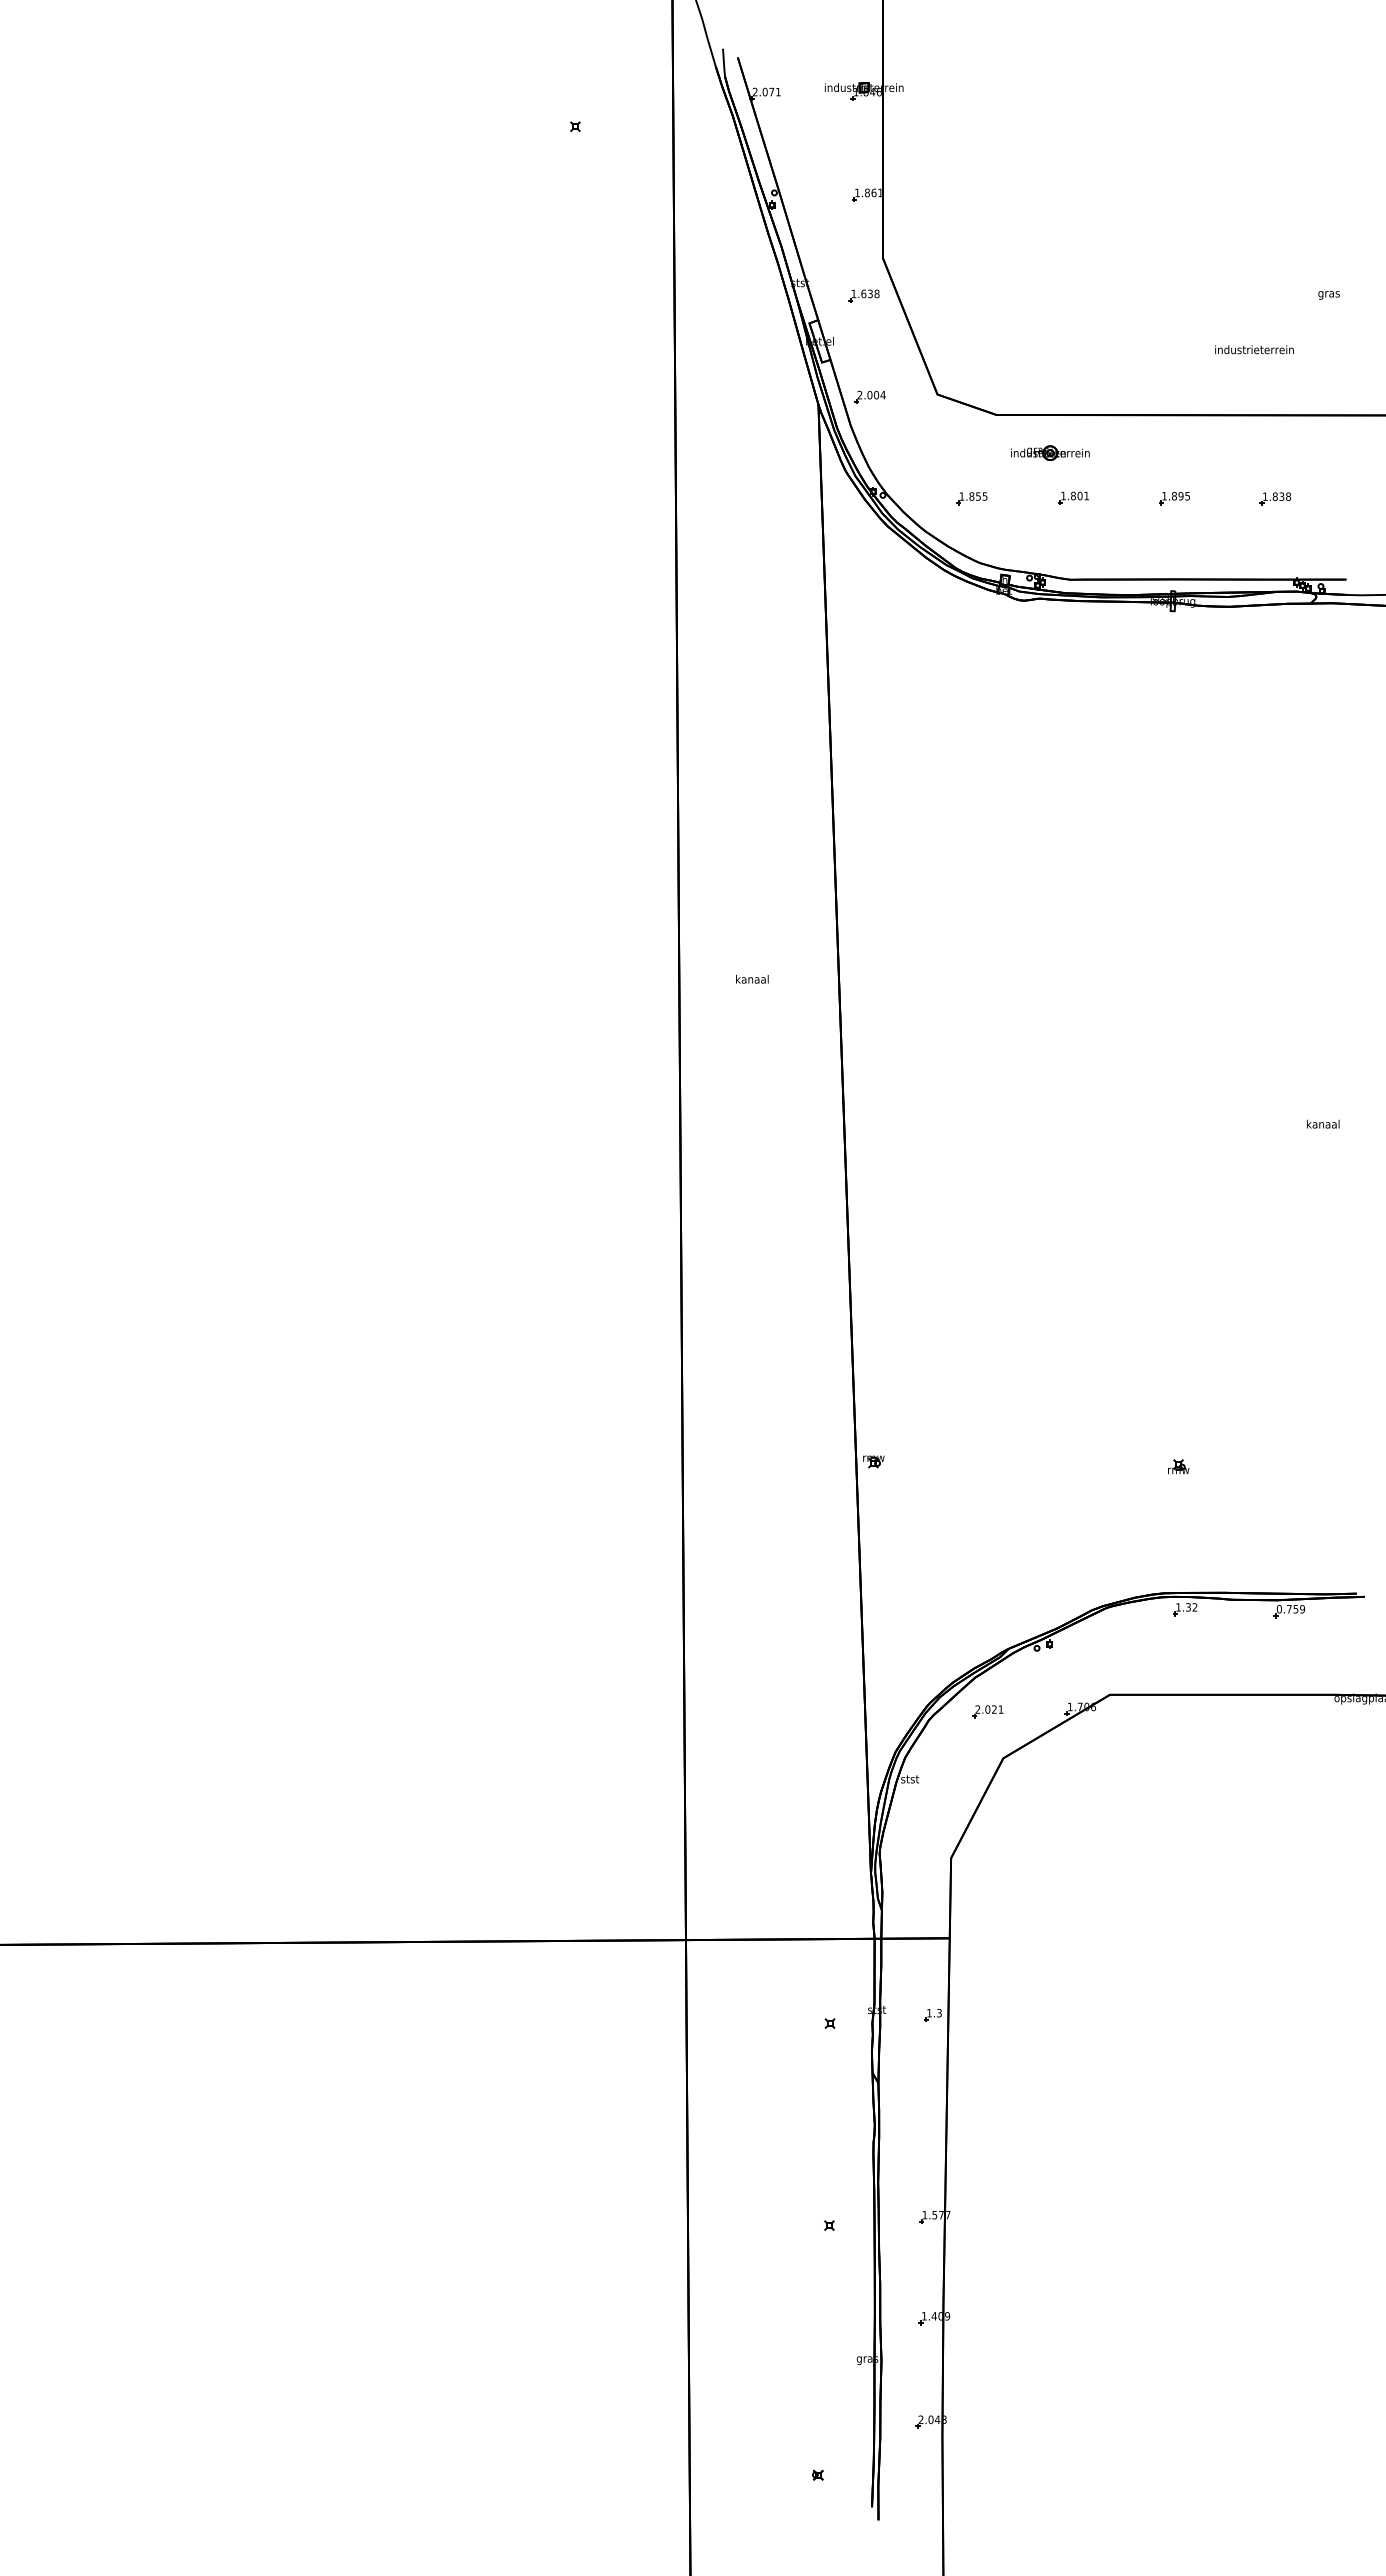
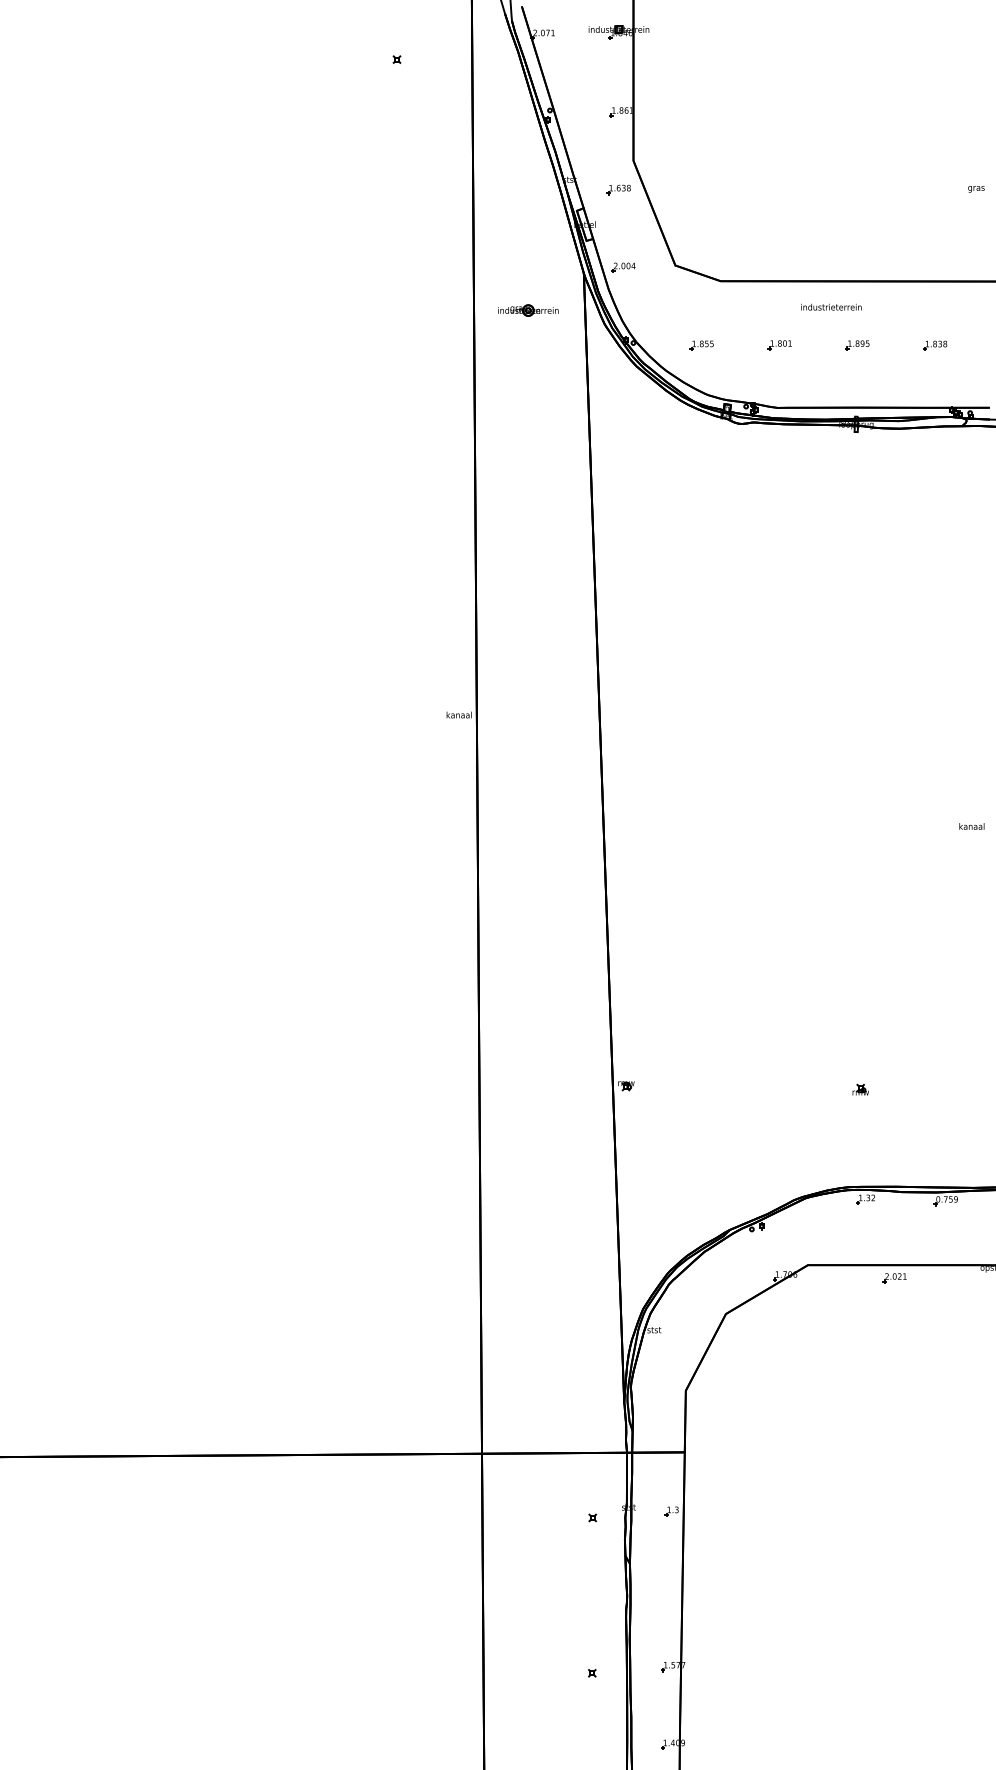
text: (1254, 349) -> (831, 307), moved
part: (1050, 452) -> (528, 310), moved
text: (752, 978) -> (459, 714), moved
part: (987, 1711) -> (894, 1277), moved

